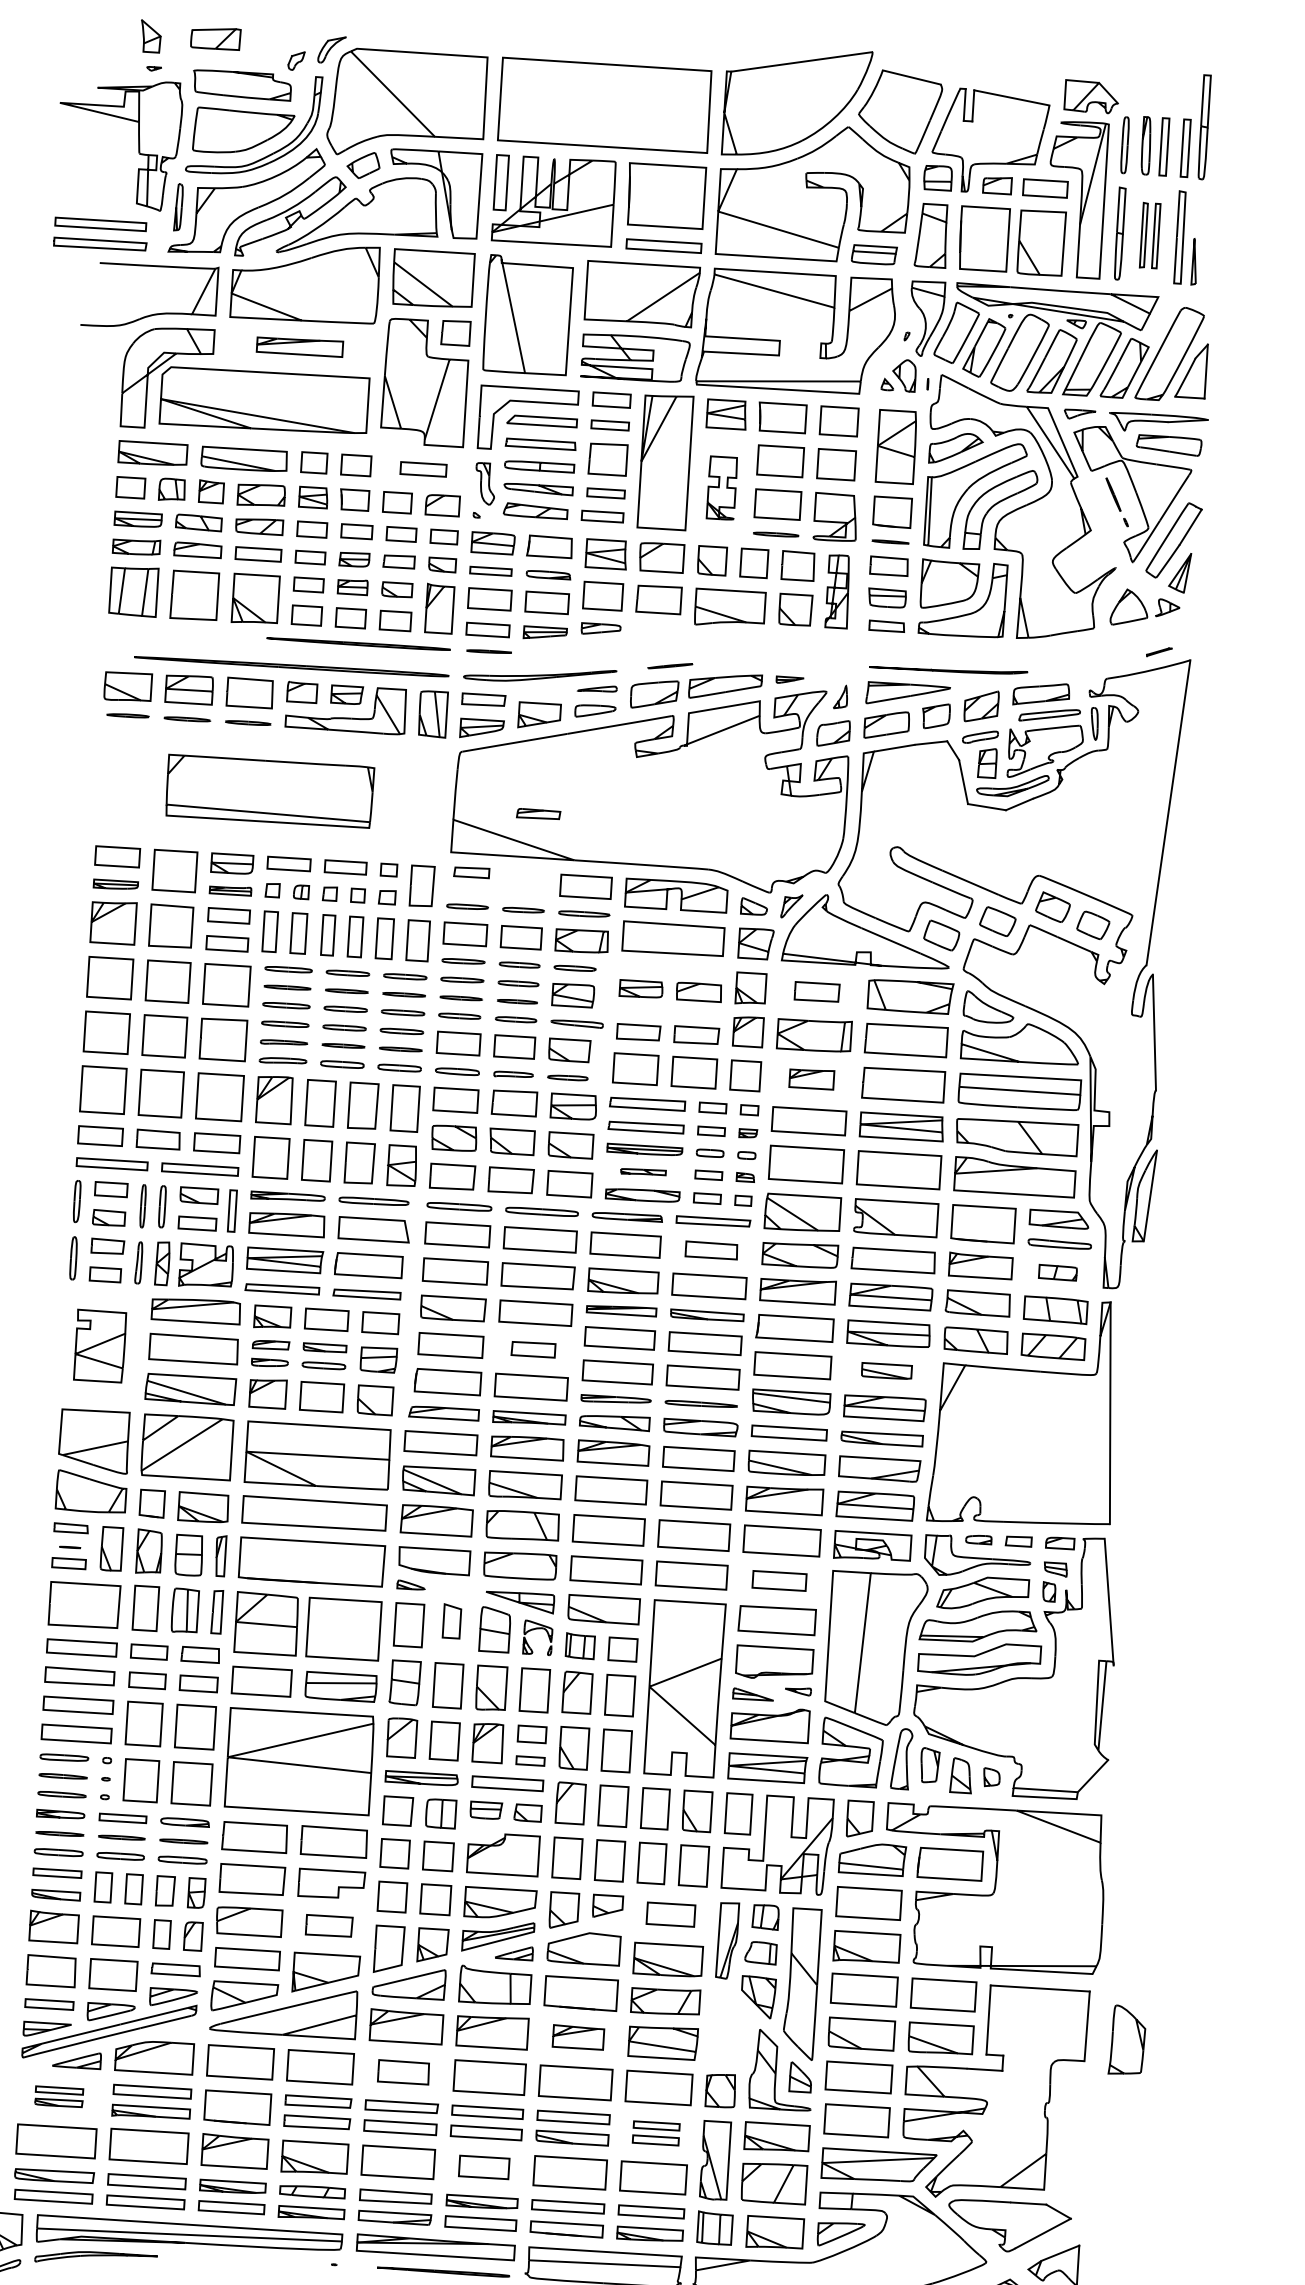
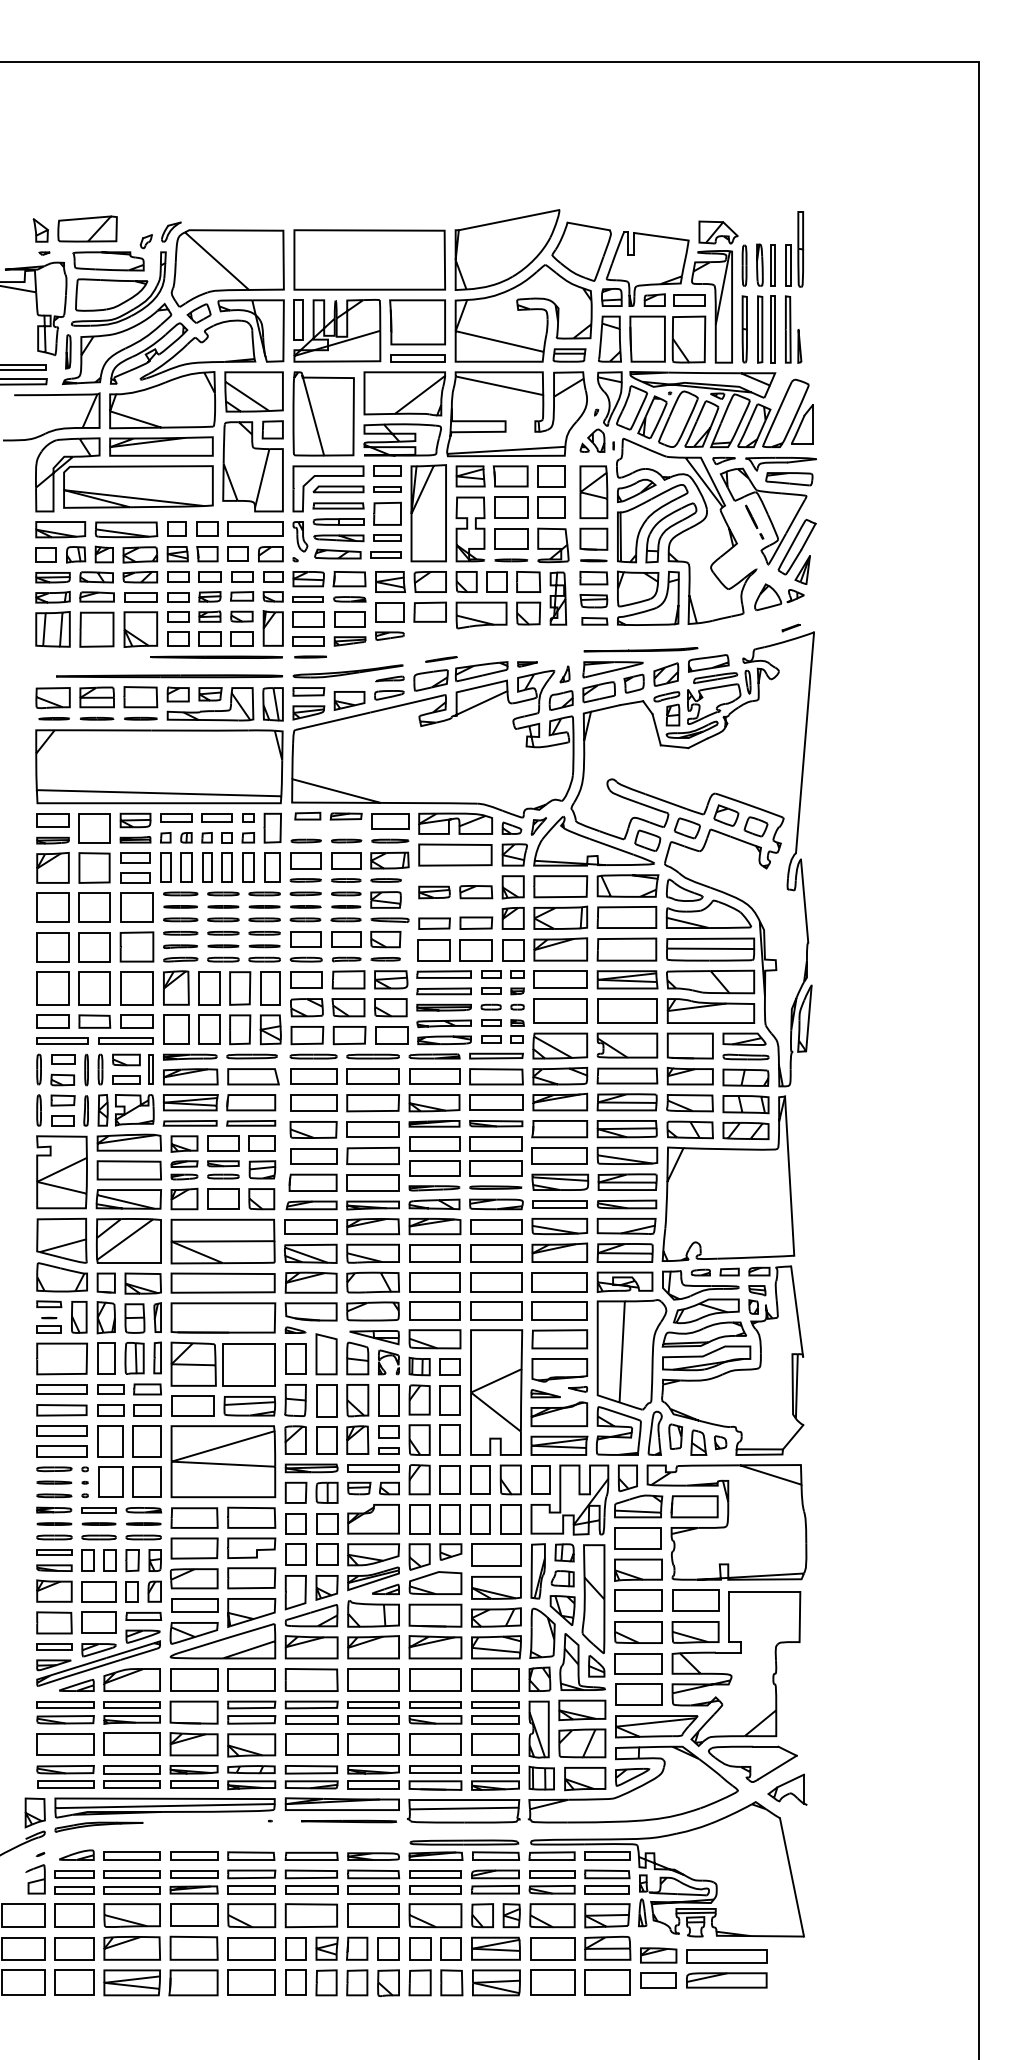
part: (215, 37) -> (87, 228), size x1.67
part: (1150, 235) -> (766, 329), size x1.43
part: (300, 346) -> (161, 446), size x1.67
part: (423, 468) -> (255, 528), size x1.67
part: (722, 488) -> (470, 529), size x1.43
part: (270, 790) -> (159, 766), size x1.67
part: (537, 814) -> (345, 816), moved
part: (816, 991) -> (560, 886), size x1.67
part: (811, 1079) -> (560, 949), size x1.67
part: (642, 1171) -> (443, 1023), size x1.67
part: (711, 1249) -> (496, 1076), size x1.43
part: (1057, 1272) -> (745, 1077), size x1.67
part: (99, 1346) -> (61, 1172), size x1.43
part: (532, 1349) -> (372, 1155), size x1.67
part: (886, 1370) -> (627, 1155), size x1.67
part: (779, 1580) -> (559, 1310), size x1.43
part: (452, 1621) -> (326, 1354), size x1.67
part: (671, 1913) -> (496, 1554), size x1.43
part: (328, 1926) -> (251, 1578), size x1.43
part: (578, 2037) -> (435, 1647), size x1.43
part: (1127, 2039) -> (542, 1632), moved
part: (403, 2071) -> (311, 1679), size x1.43
part: (59, 2096) -> (65, 1712), size x1.67
part: (656, 2133) -> (495, 1712), size x1.43
part: (484, 2167) -> (373, 1744), size x1.43

